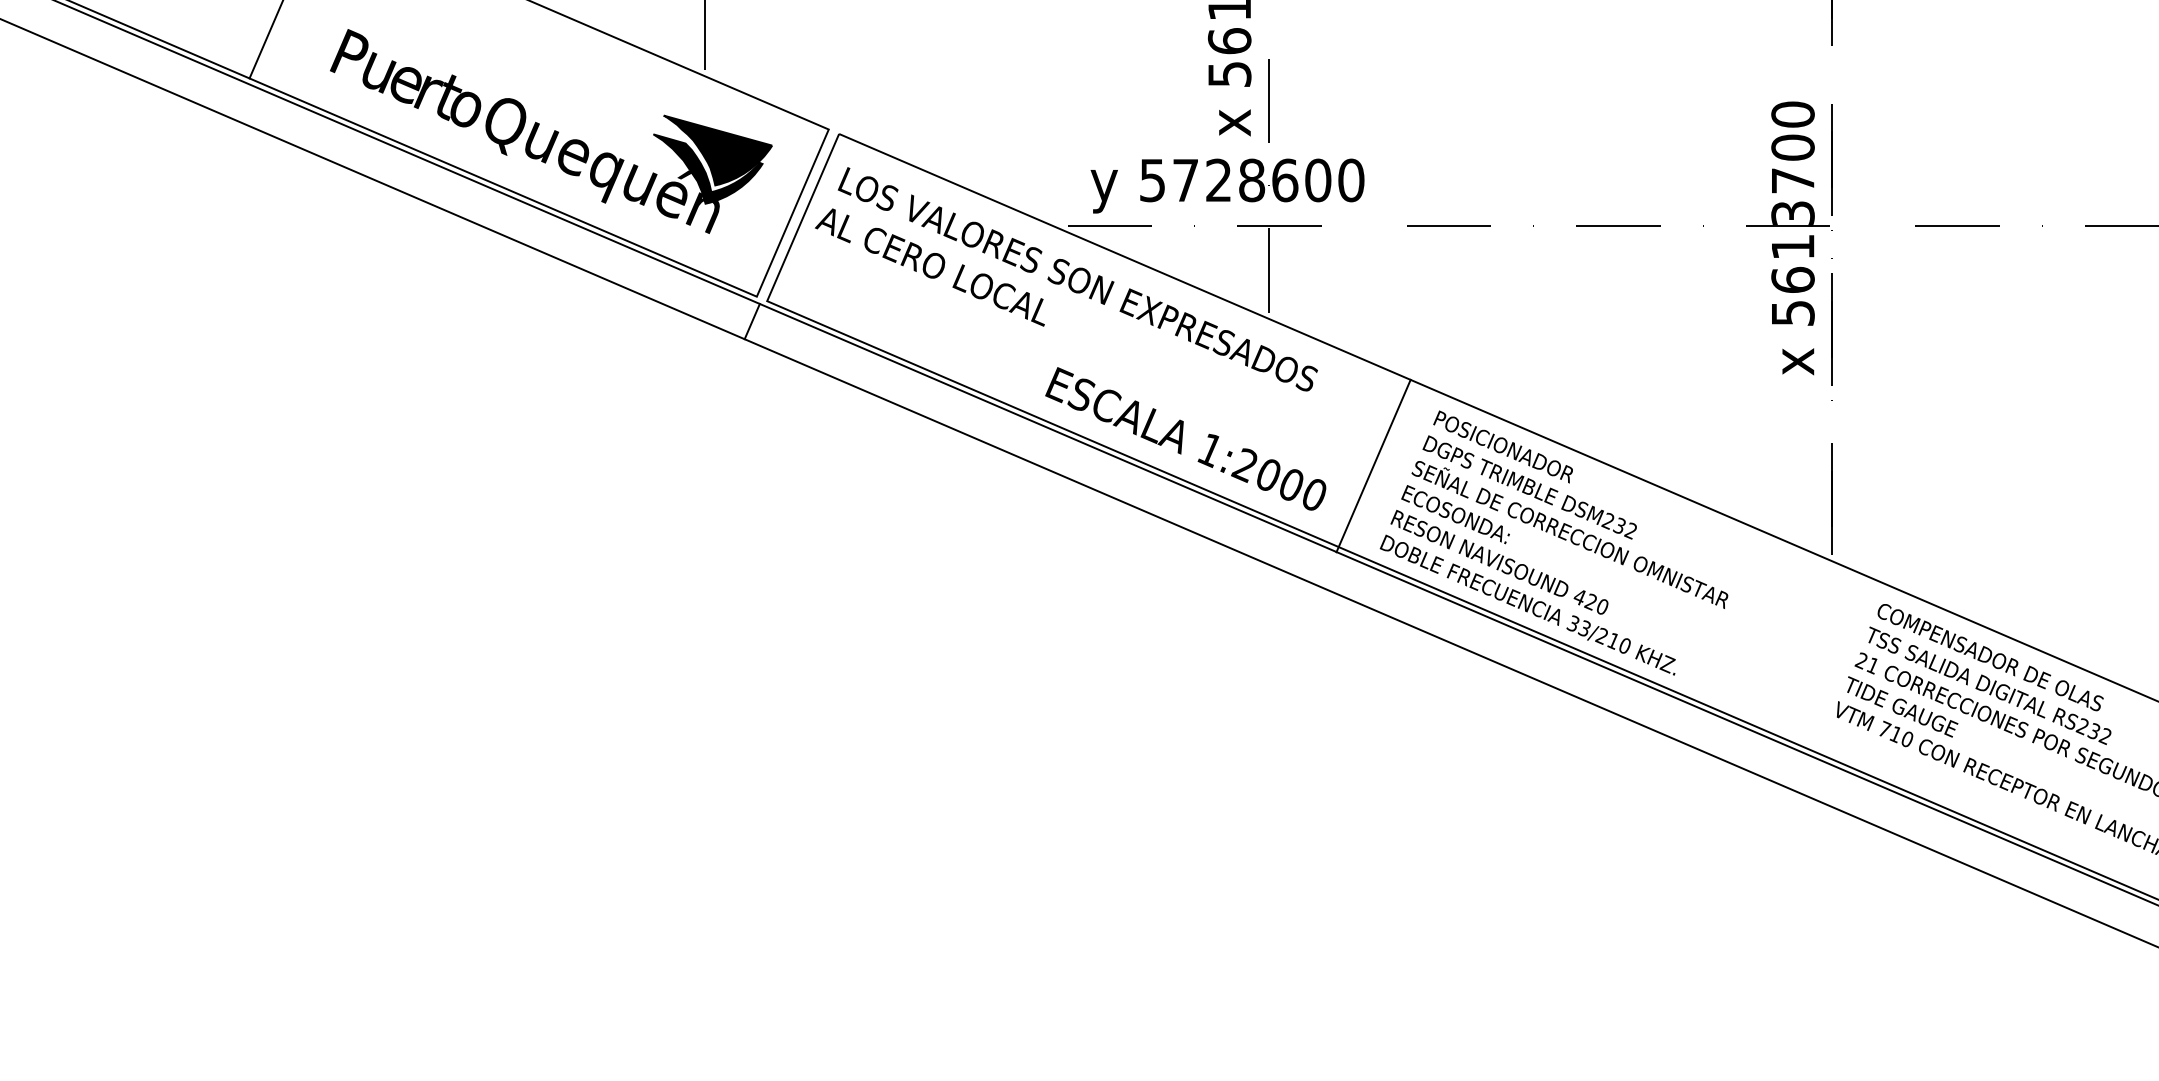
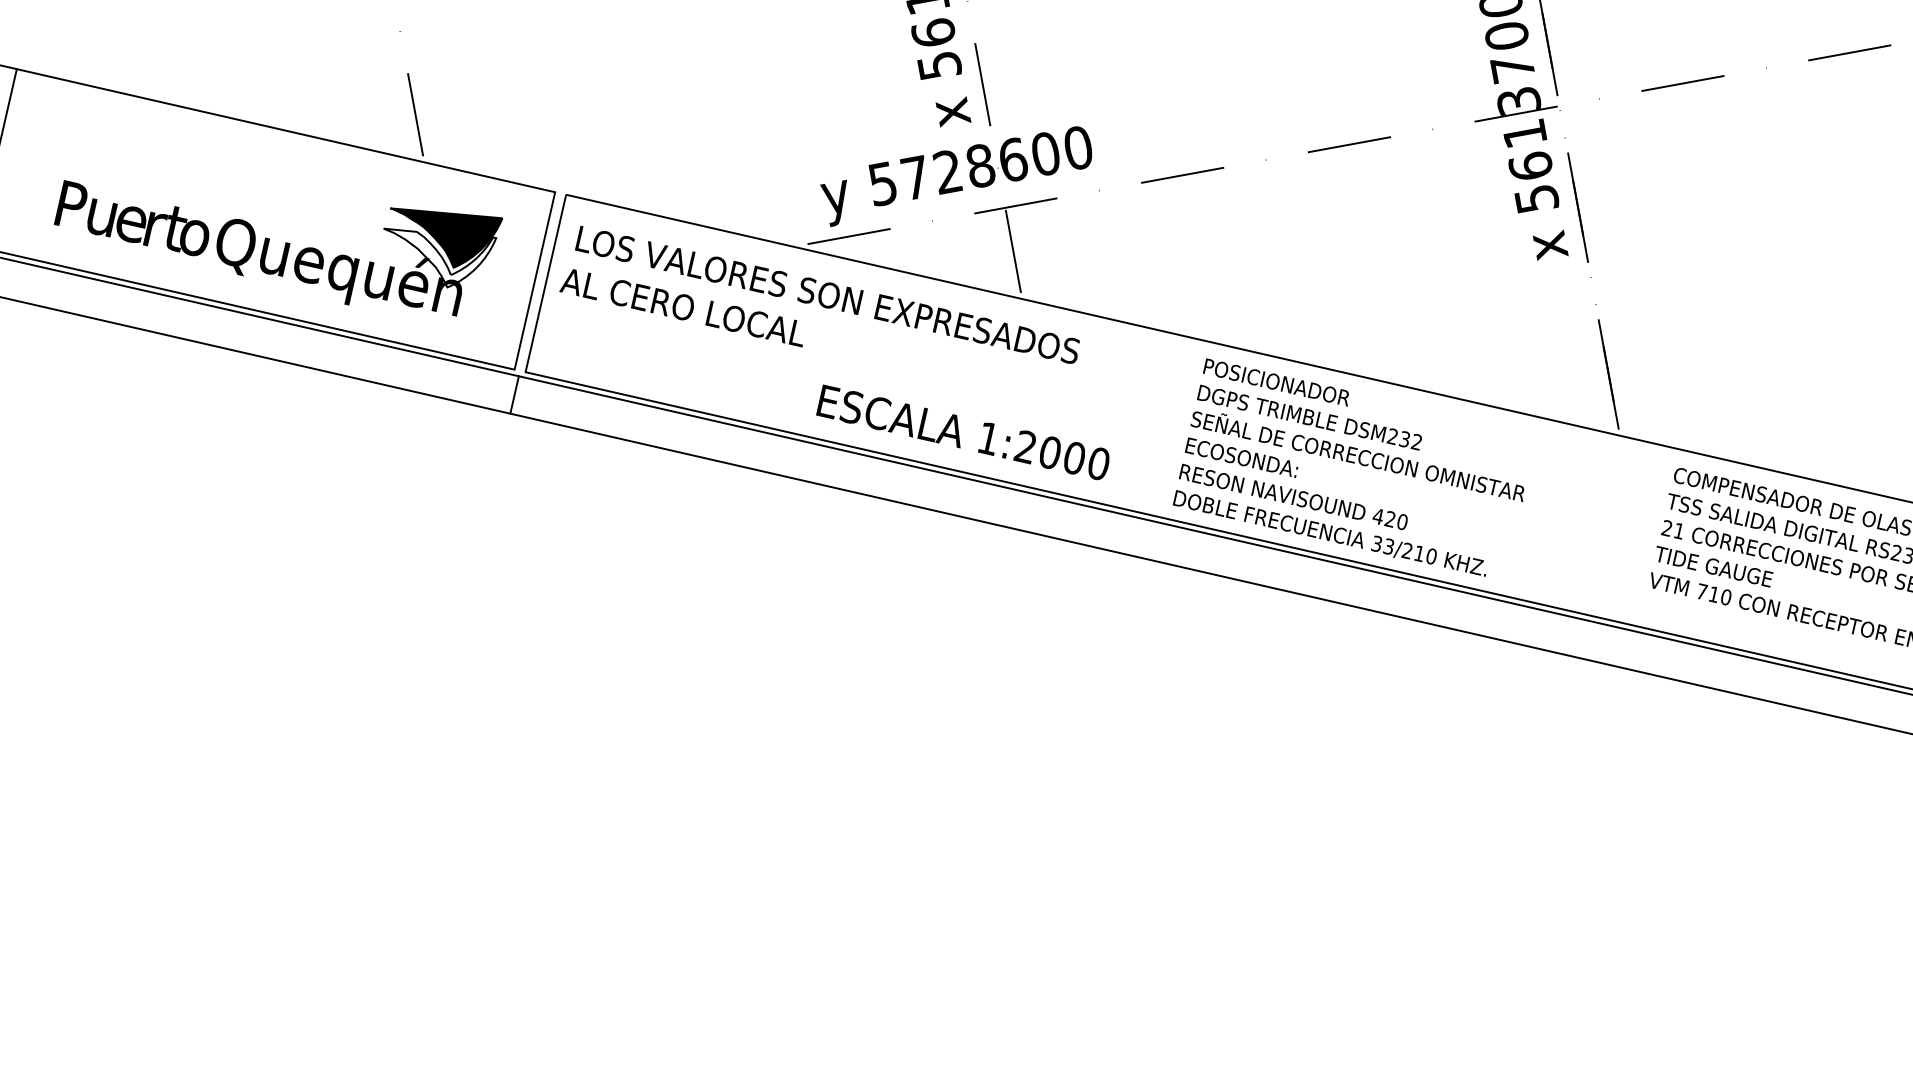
fill: (707, 168) -> (442, 252), removed
line: (1373, 465) -> (1151, 424), removed

